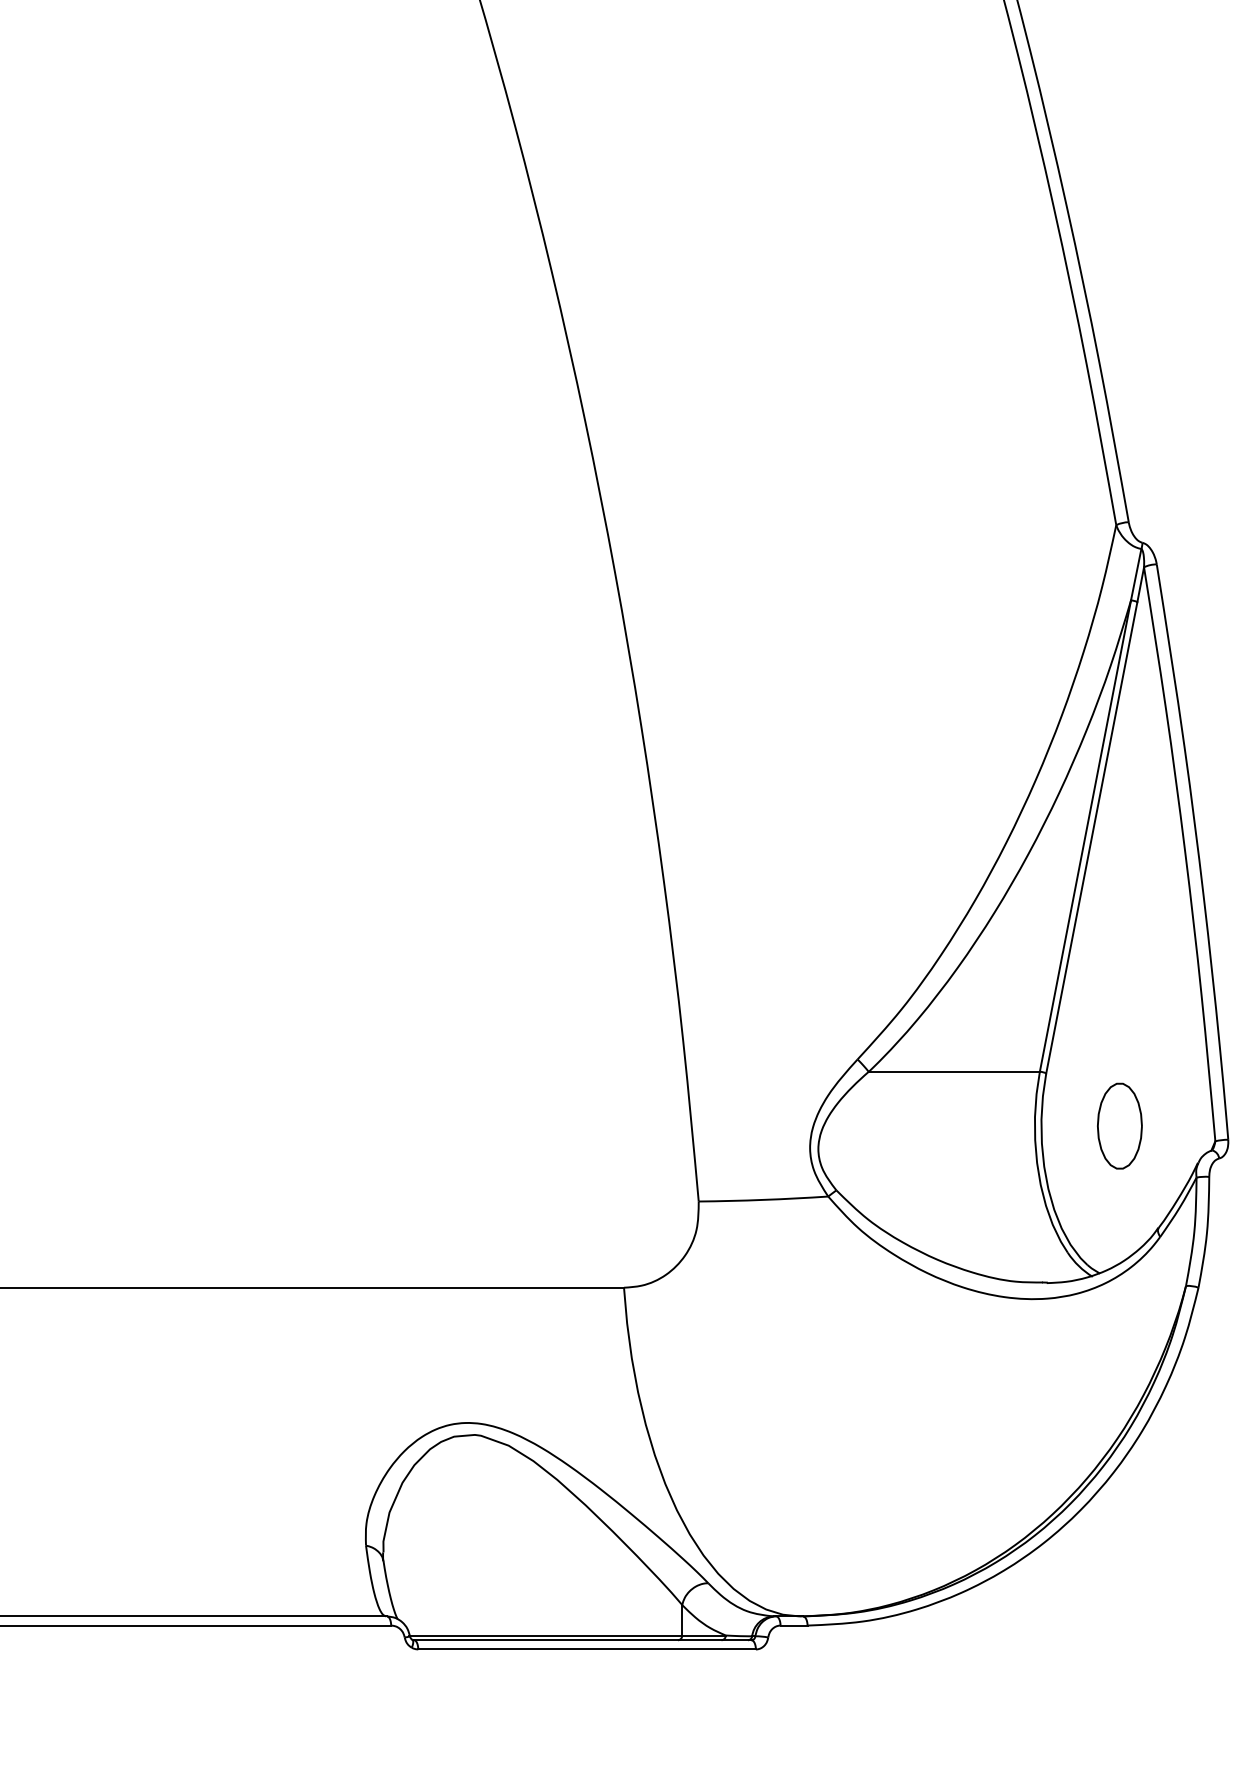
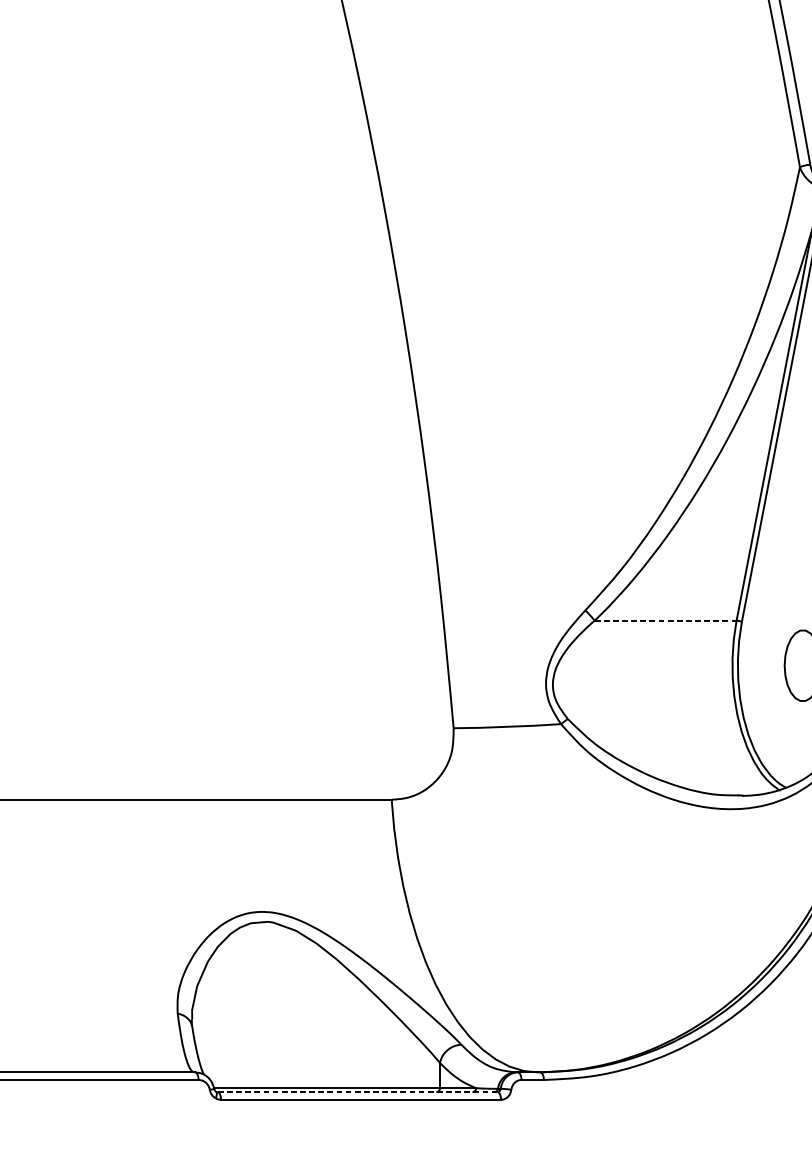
line: (954, 1071) -> (665, 620), solid -> dashed
line: (582, 1640) -> (357, 1092), solid -> dashed

